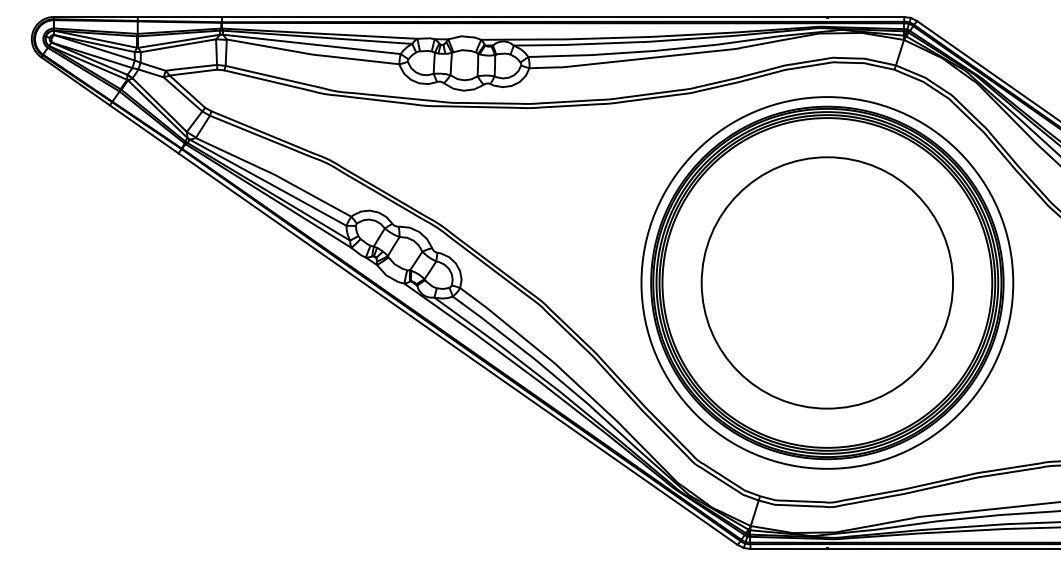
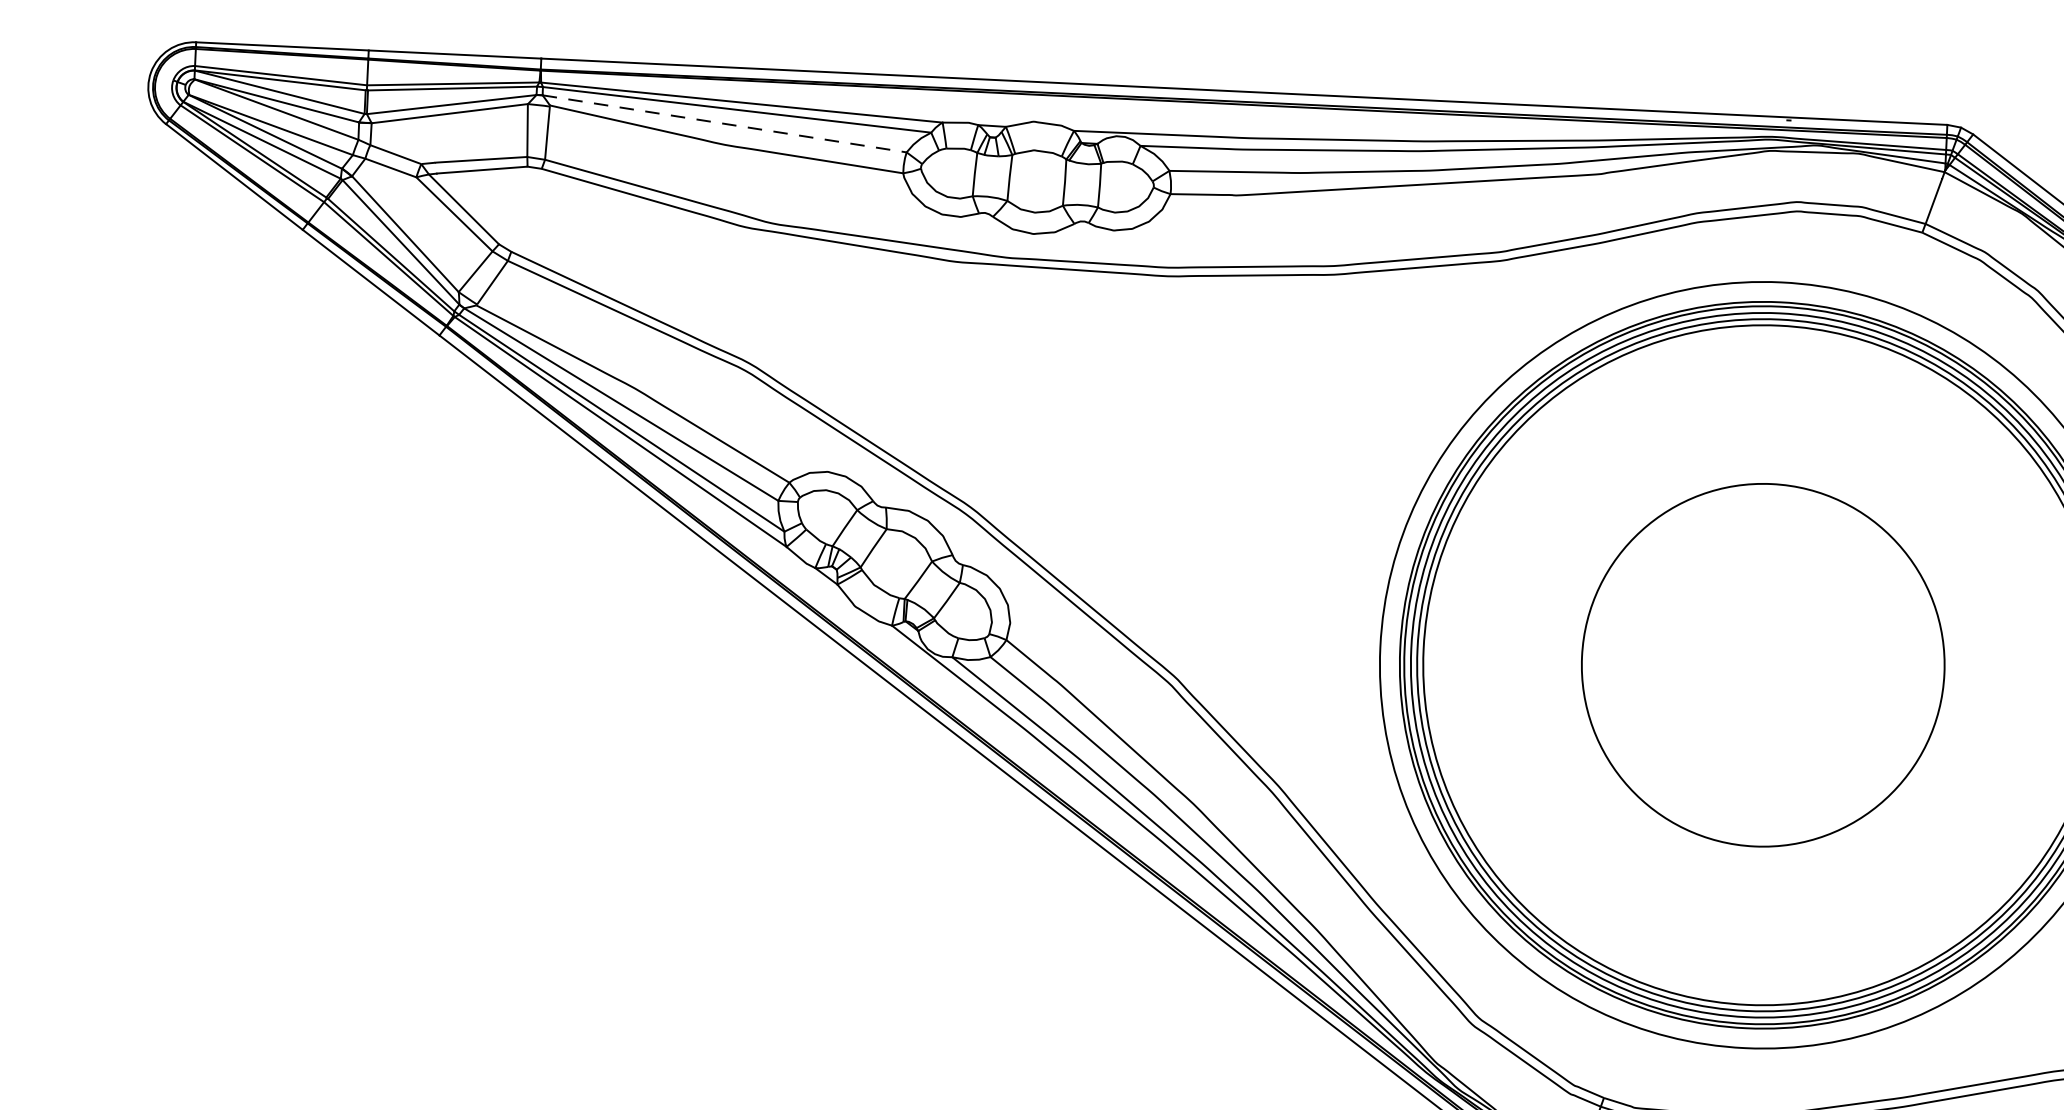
line: (312, 44) -> (725, 124), solid -> dashed
circle: (827, 282) -> (1763, 664), size x0.7

